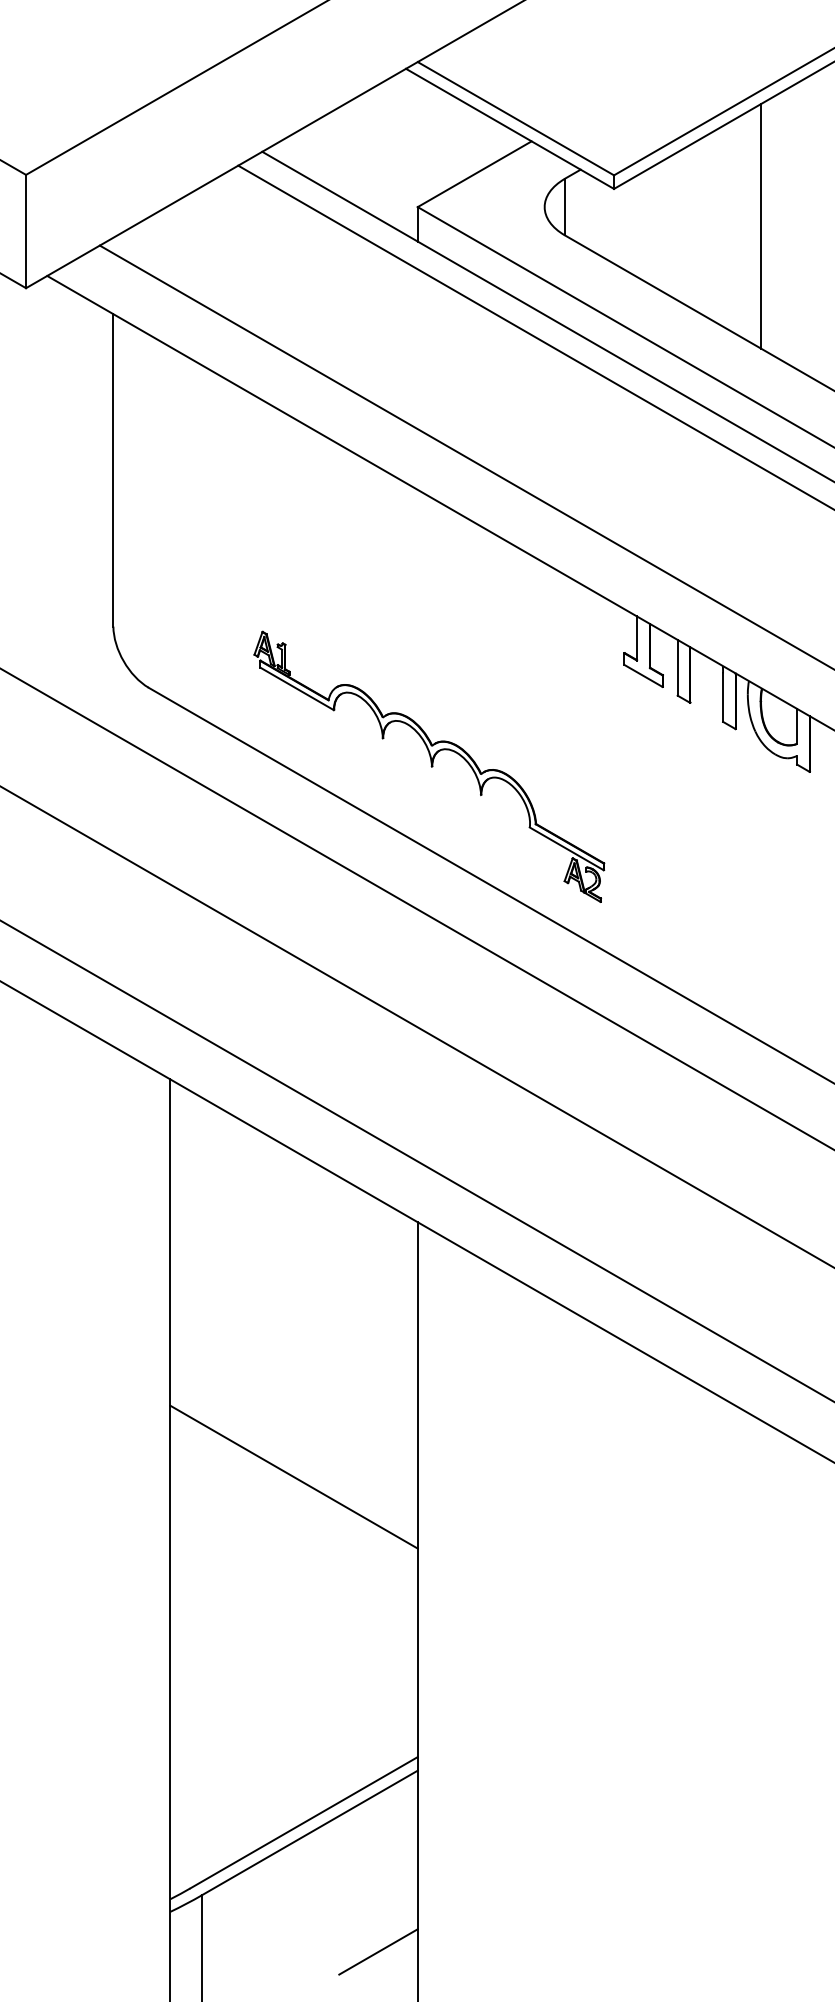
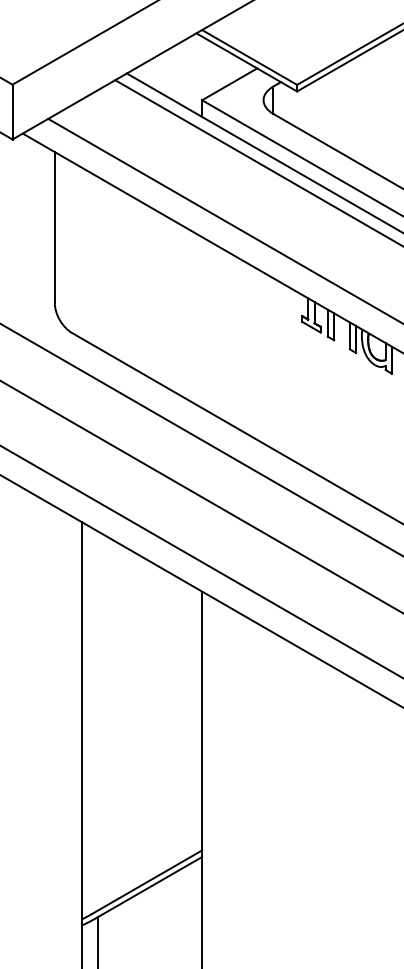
line: (761, 226) -> (368, 109), removed
part: (428, 765) -> (207, 370), removed
line: (294, 1476) -> (142, 714), removed
line: (379, 1951) -> (183, 944), removed

